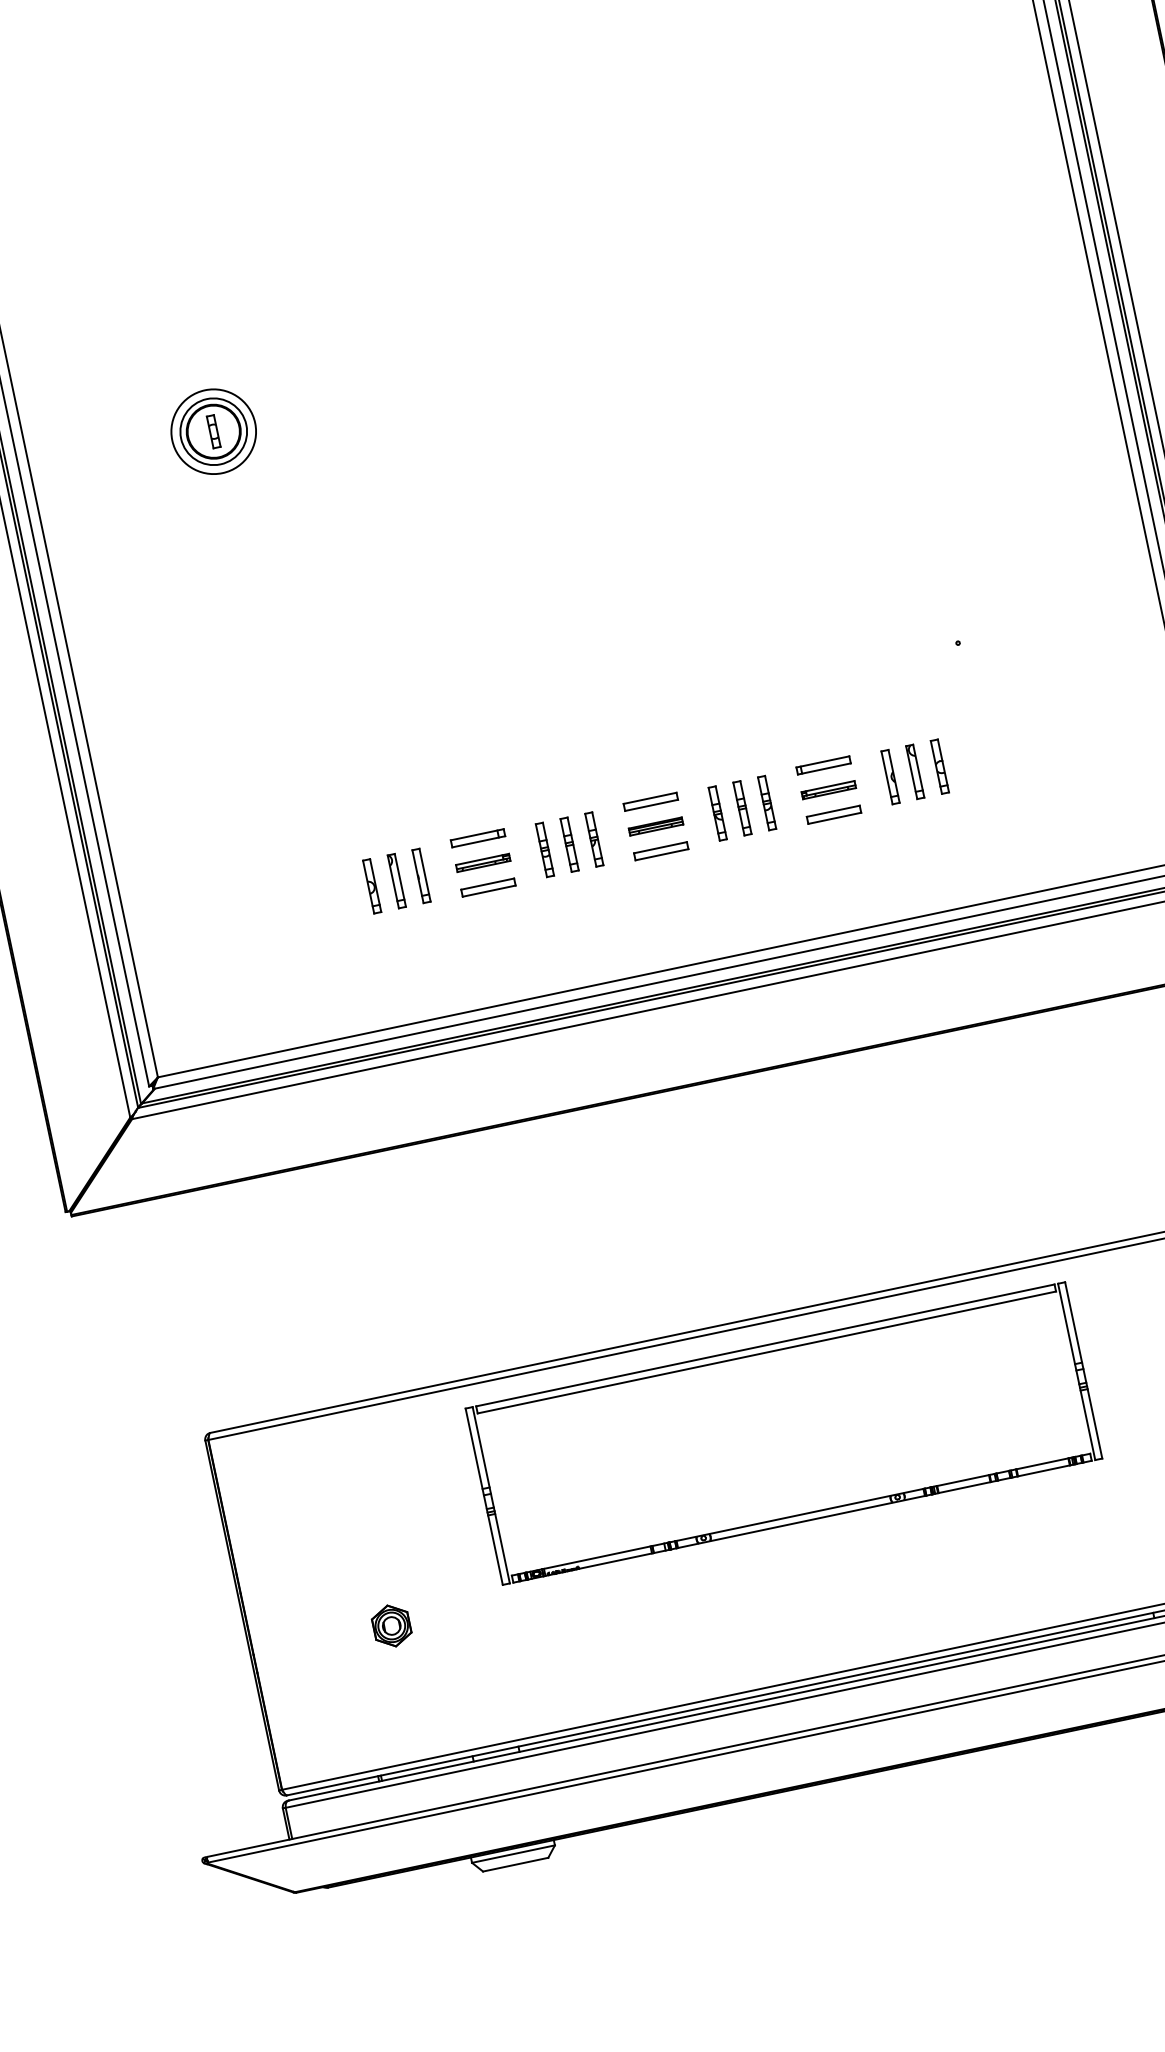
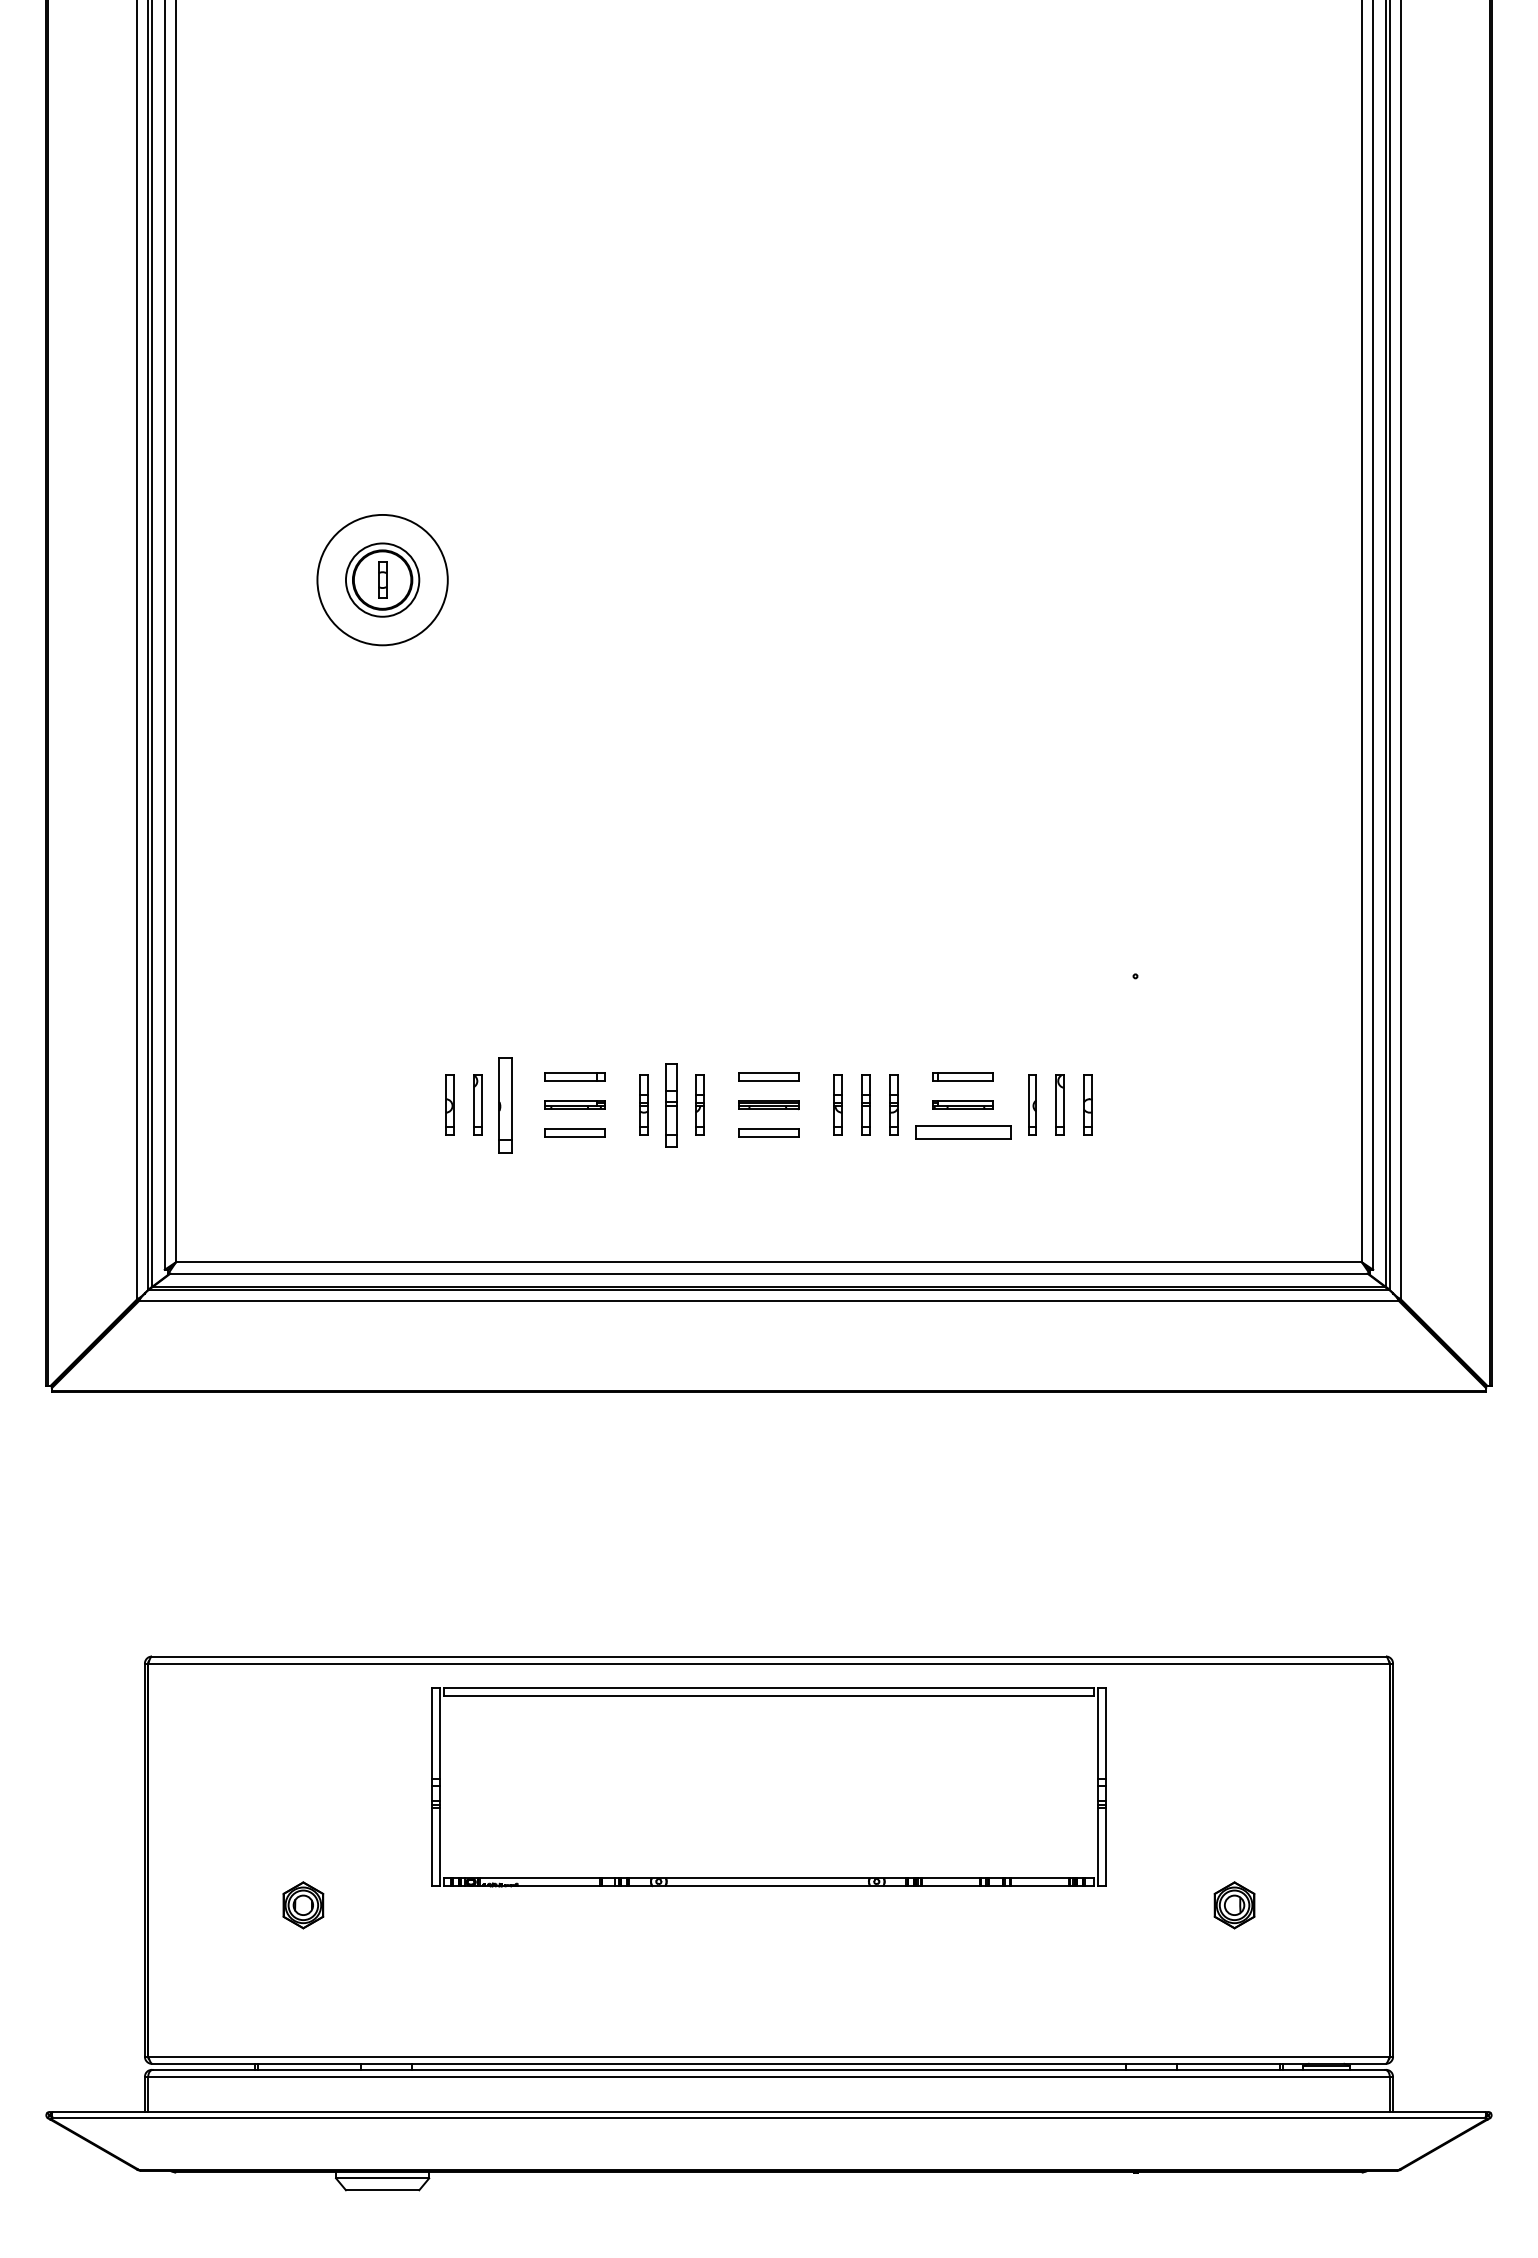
circle: (213, 431) -> (382, 579), size x1.4
part: (833, 814) -> (962, 1132), size x1.6
part: (569, 844) -> (671, 1104), size x1.4
part: (420, 875) -> (504, 1104), size x1.6

